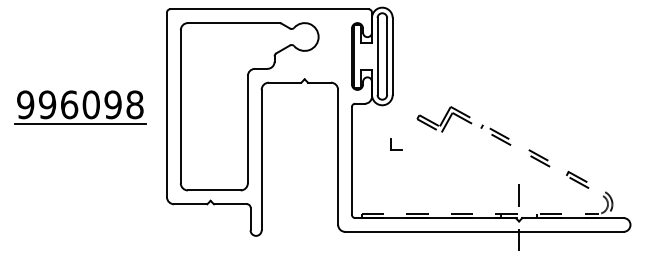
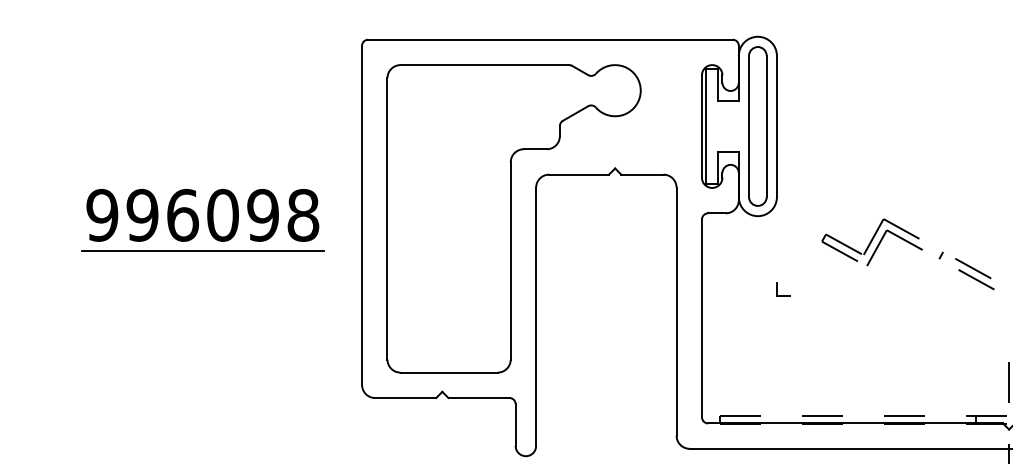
part: (396, 145) -> (783, 290), size x0.62

